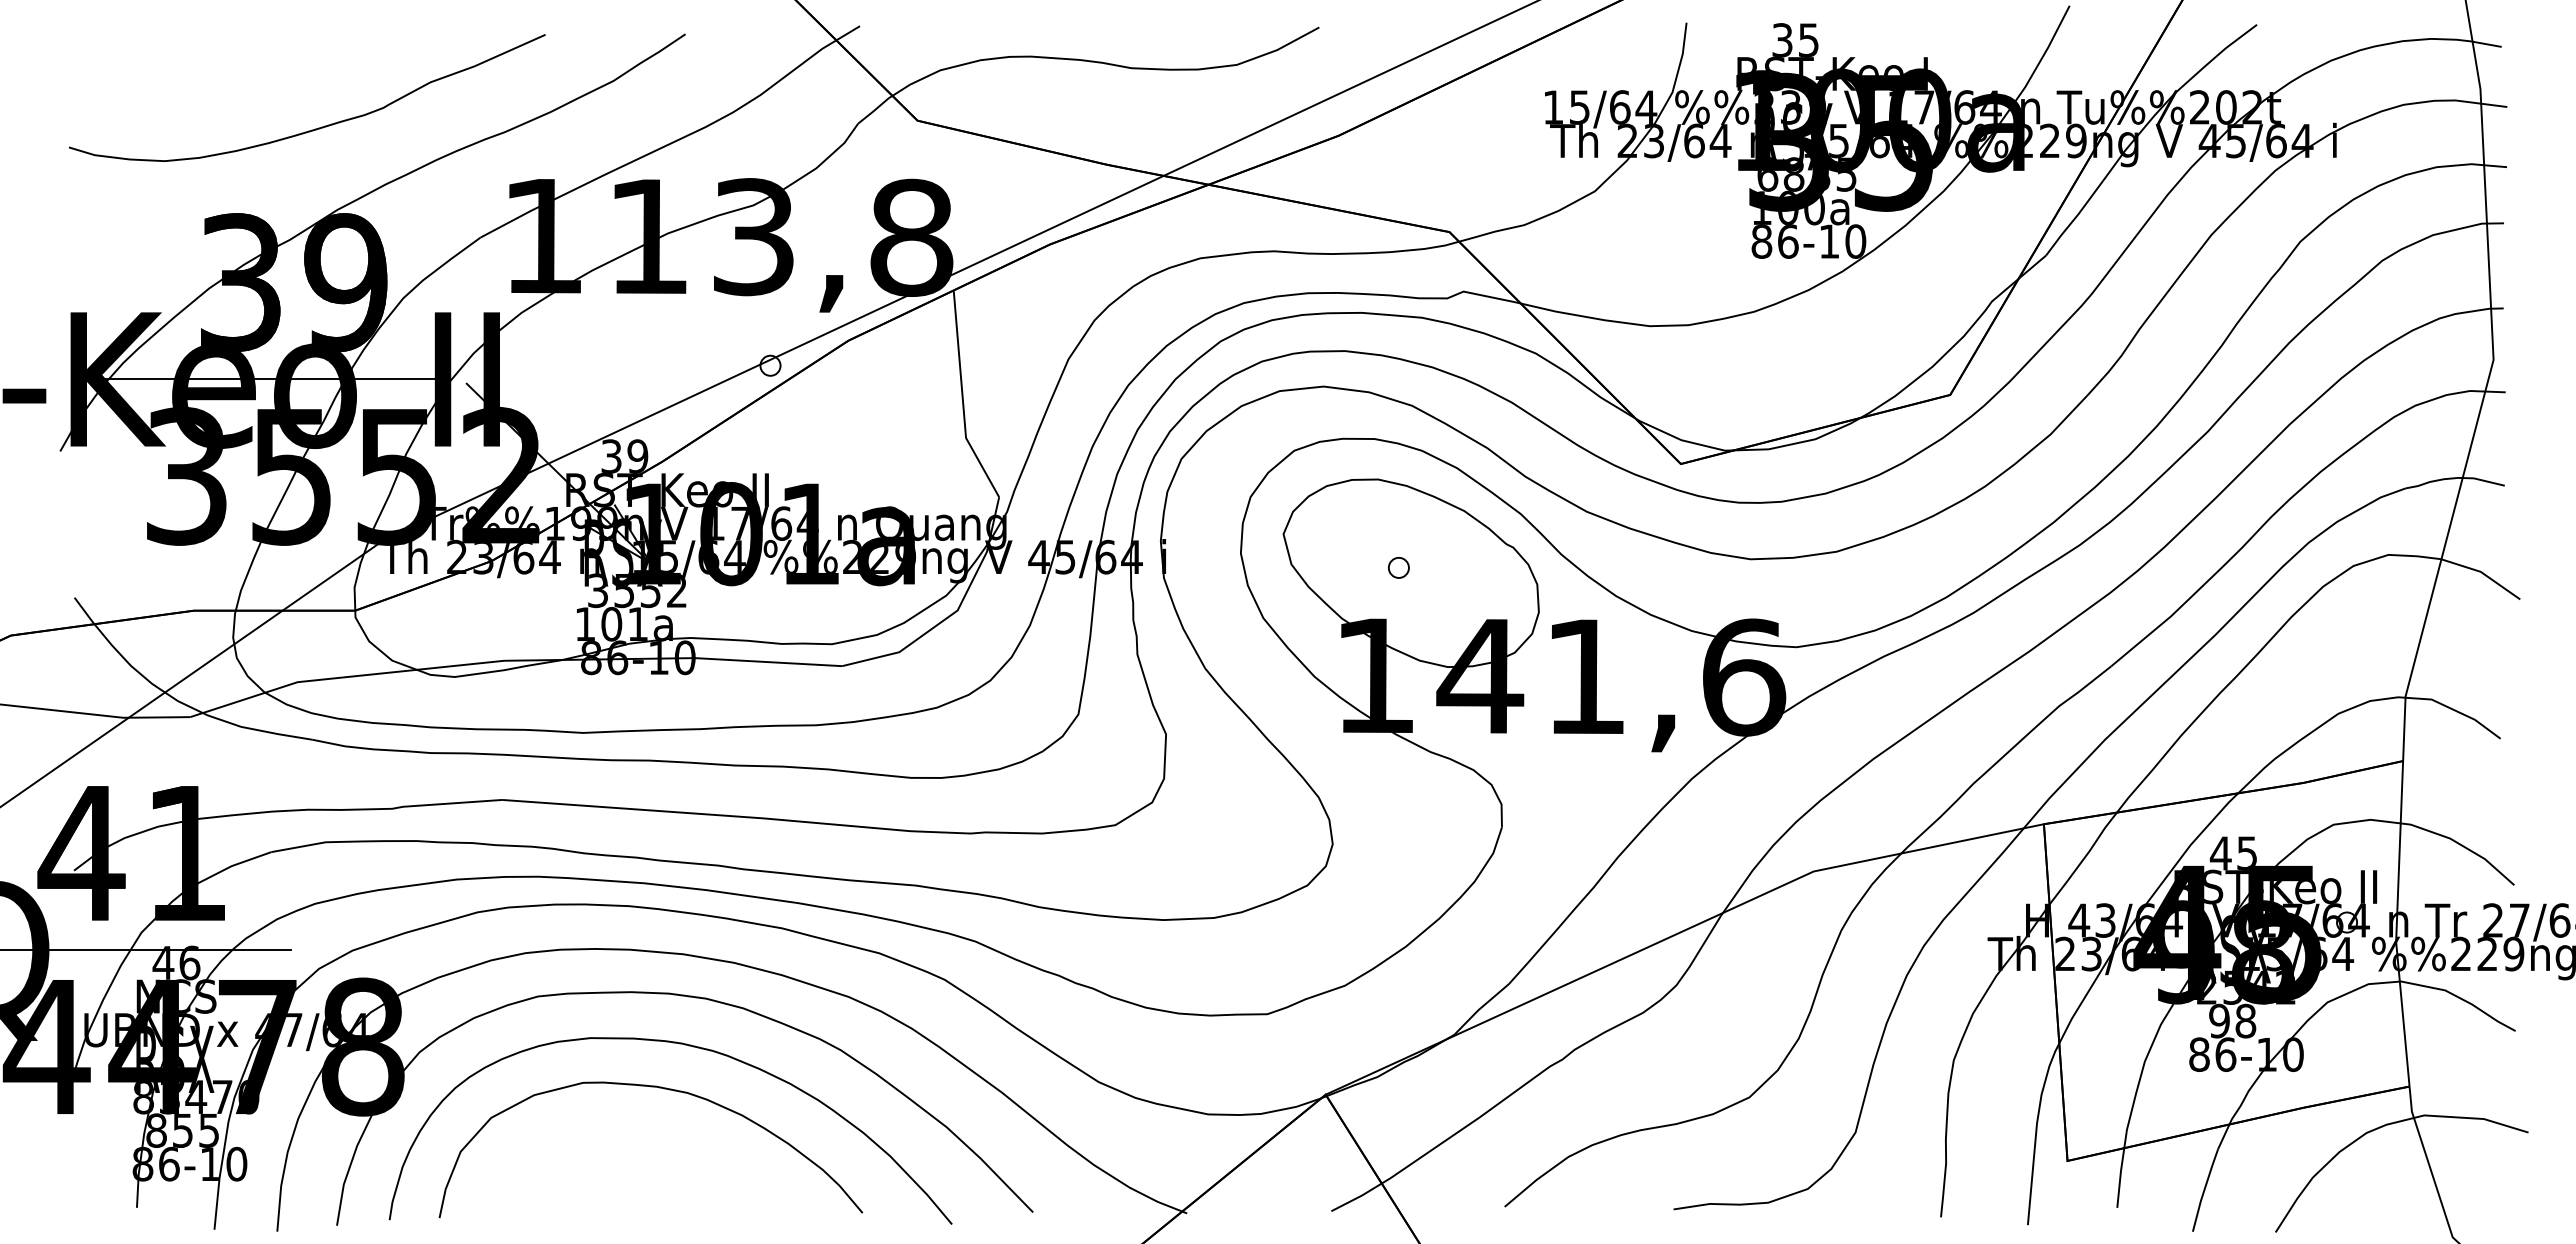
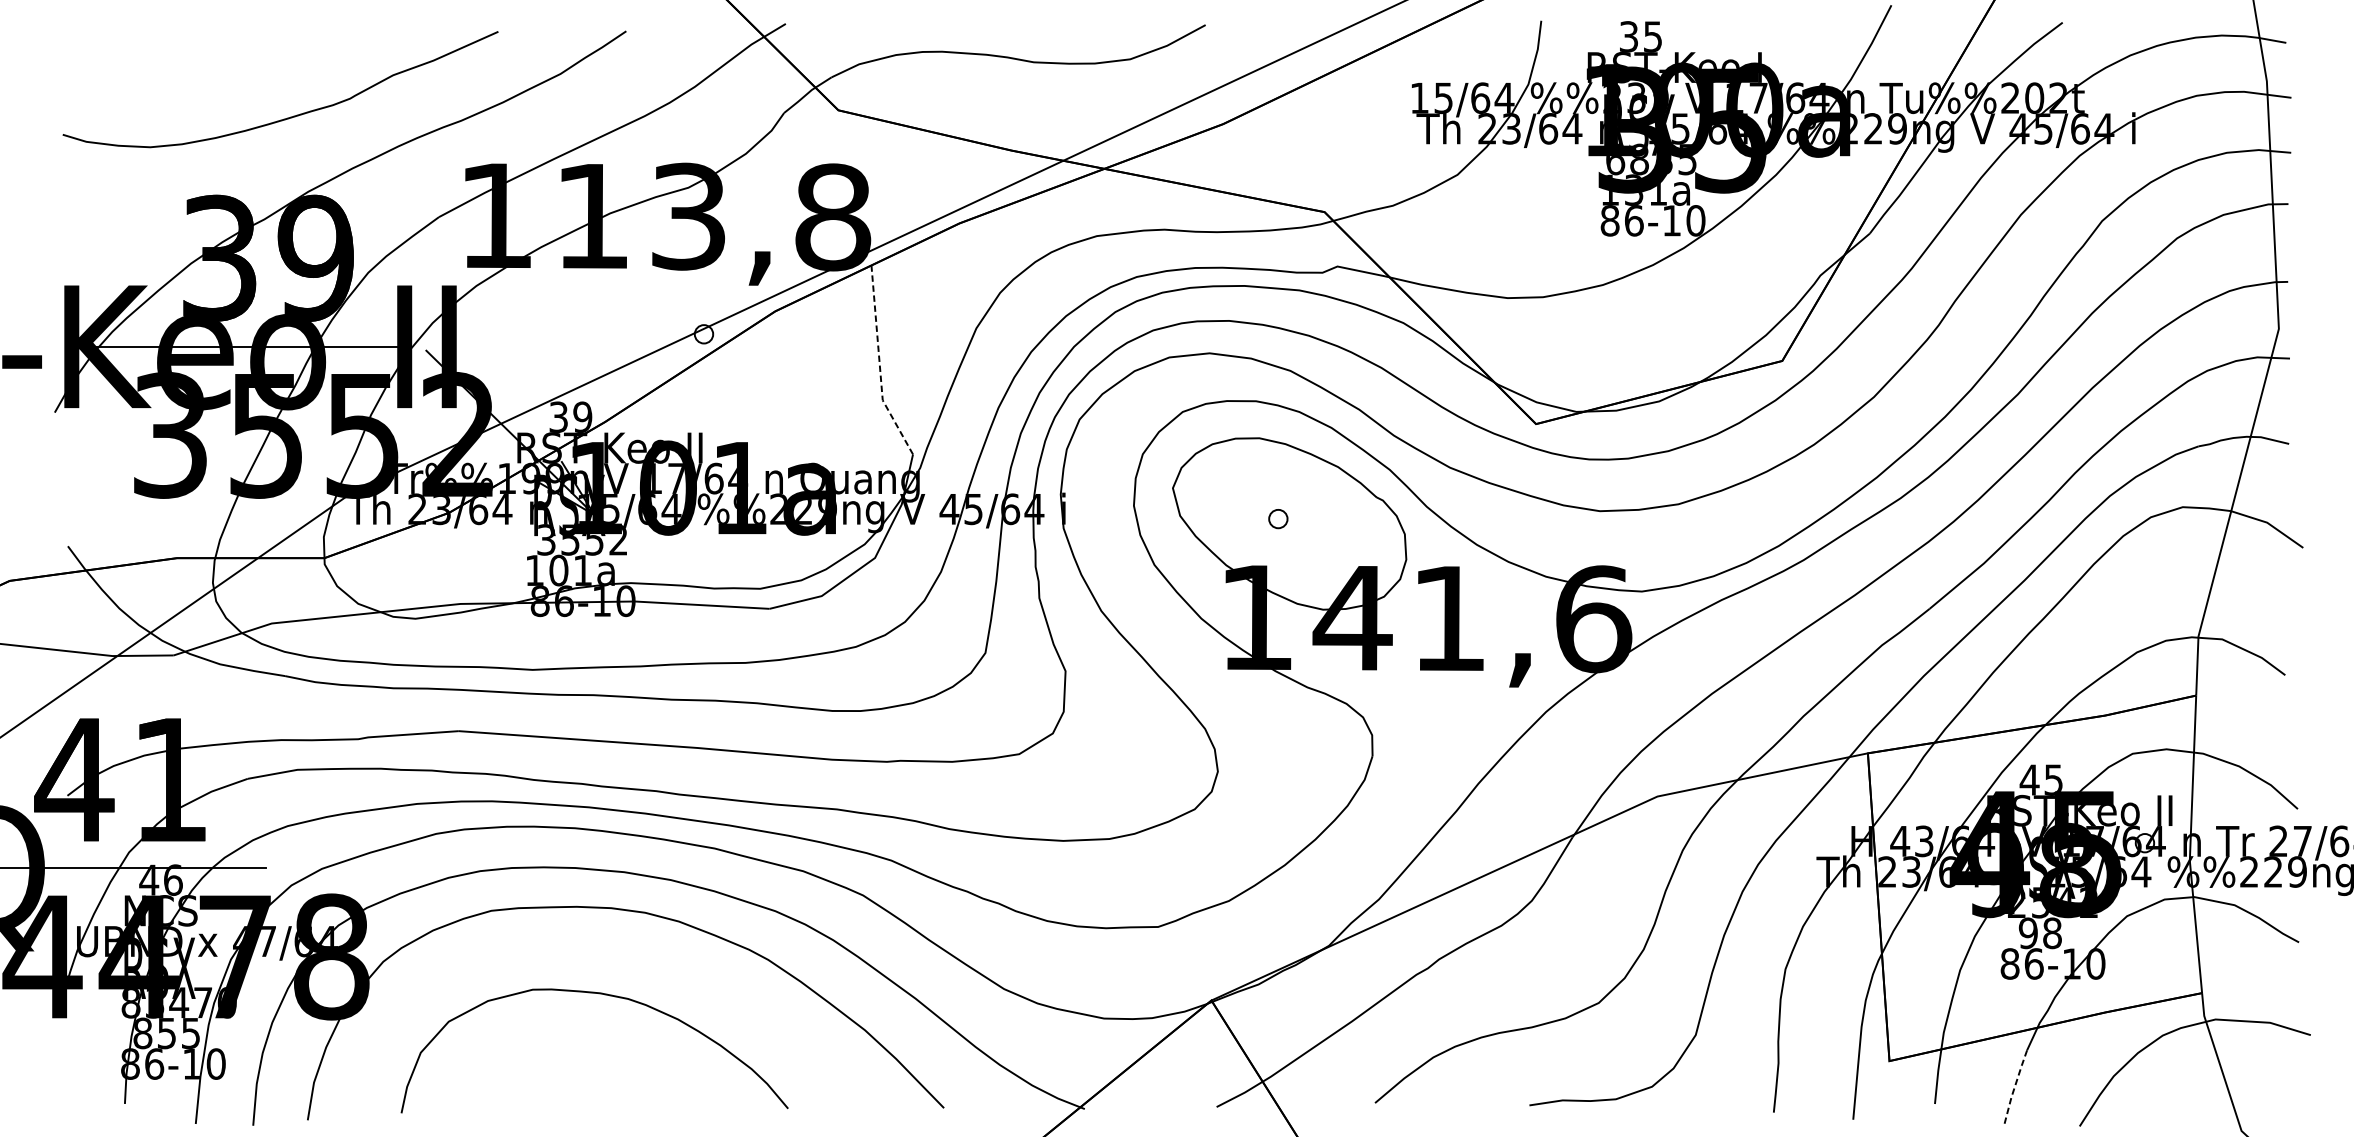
text: (1801, 207) -> (1646, 189), 100a -> 131a
line: (962, 398) -> (879, 364), solid -> dashed
curve: (688, 1046) -> (629, 956), removed
line: (2204, 1190) -> (2014, 1088), solid -> dashed

